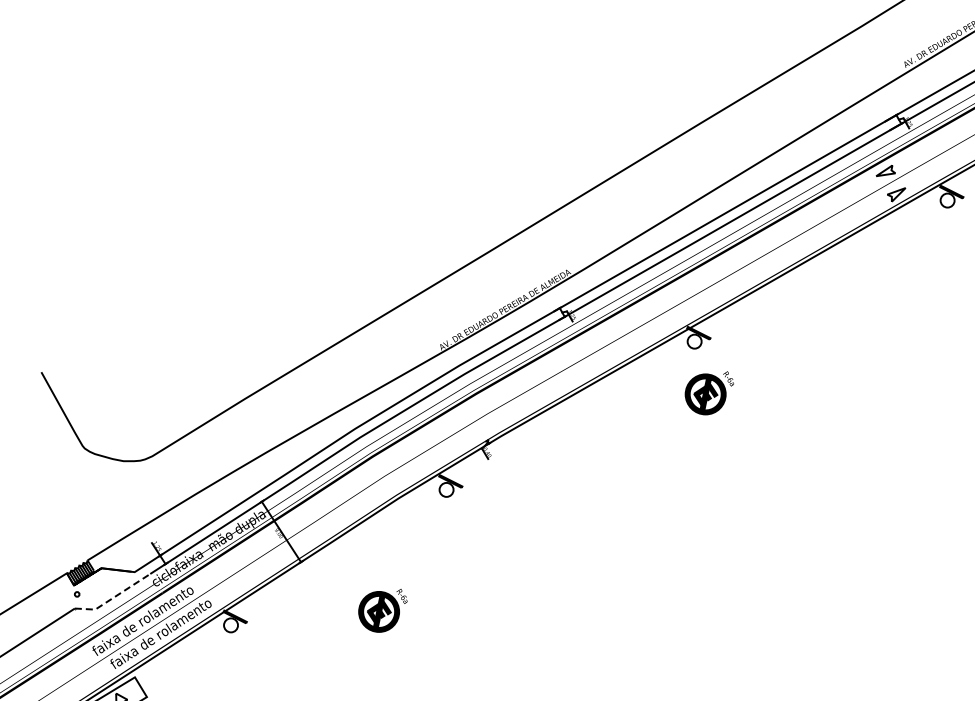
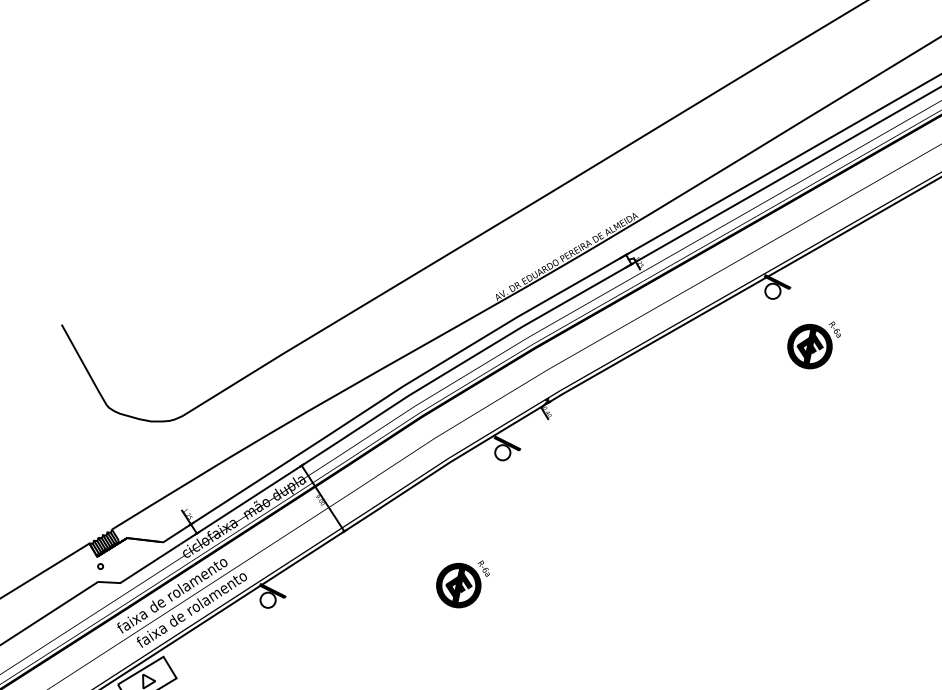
part: (708, 393) -> (813, 345), moved
line: (113, 597) -> (140, 569), dashed -> solid
part: (382, 610) -> (462, 584), moved

